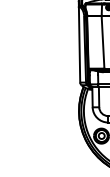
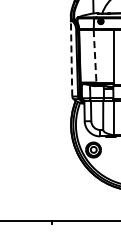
line: (103, 42) -> (95, 56), solid -> dashed
line: (79, 44) -> (71, 58), solid -> dashed

